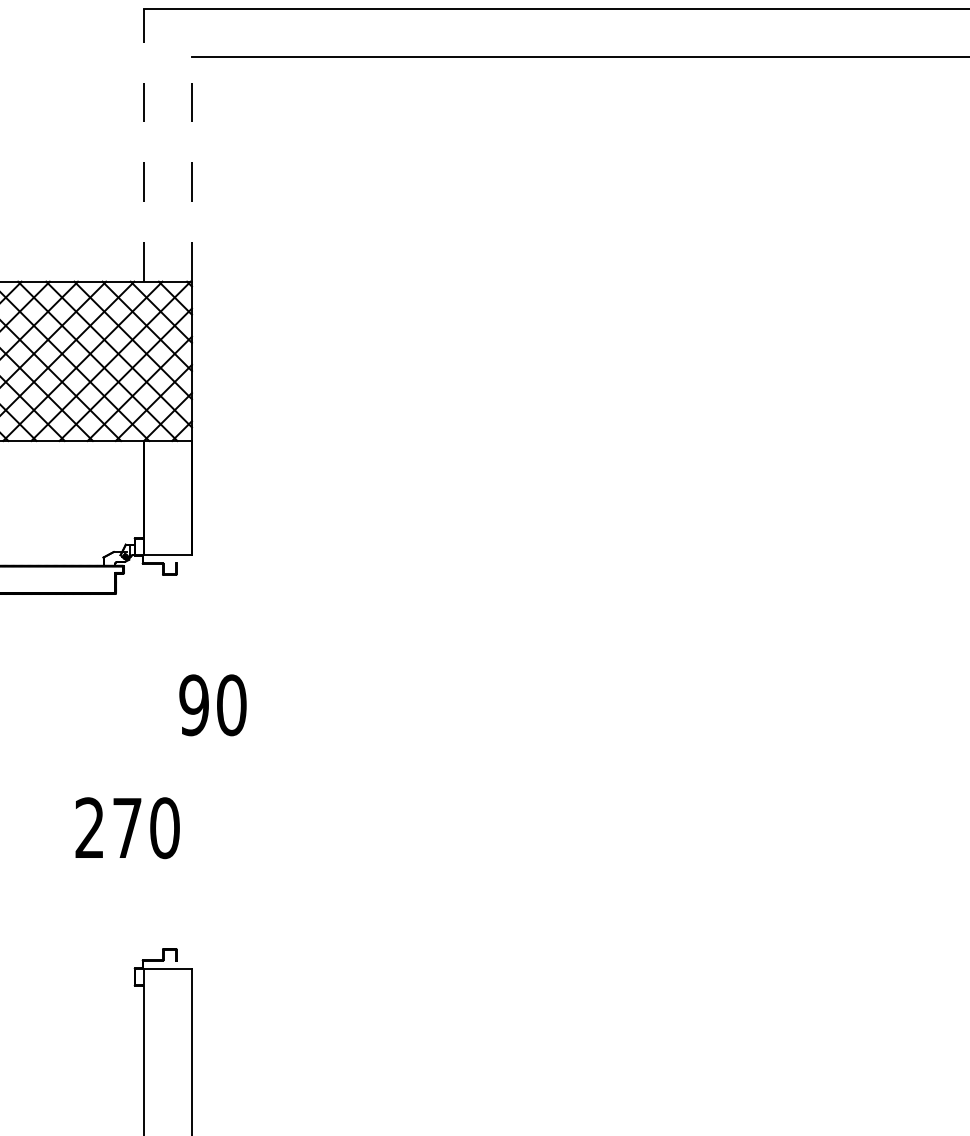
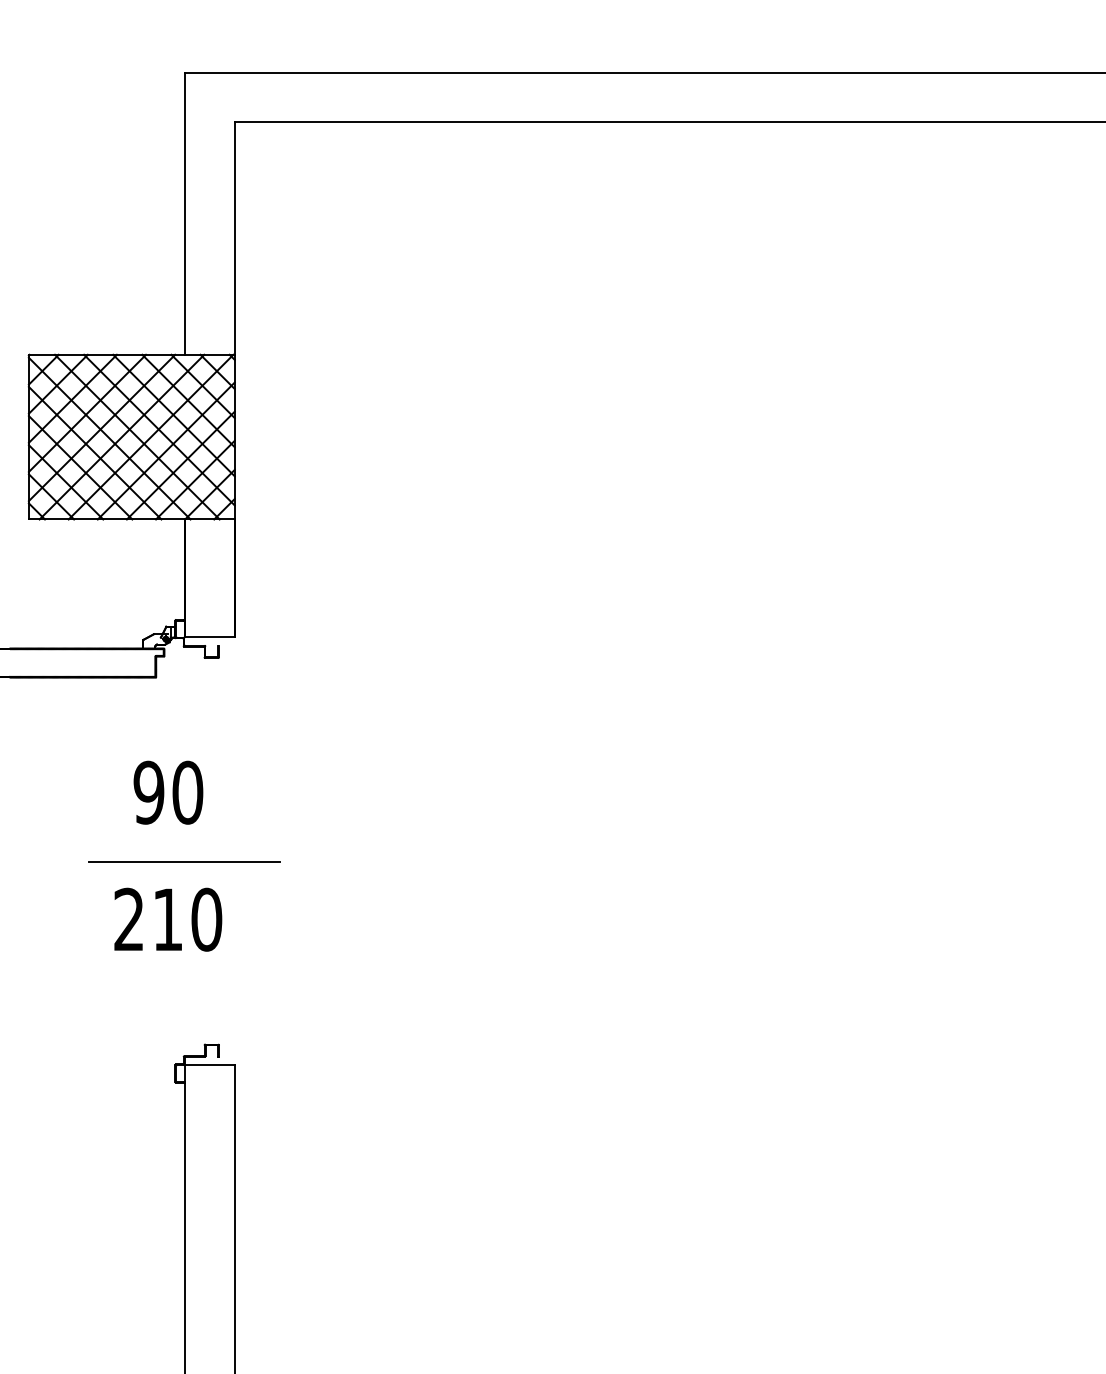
line: (144, 145) -> (185, 213), dashed -> solid
line: (191, 169) -> (234, 238), dashed -> solid
text: (213, 705) -> (168, 792), moved
line: (142, 771) -> (183, 861), added
text: (126, 827) -> (167, 919), 270 -> 210

